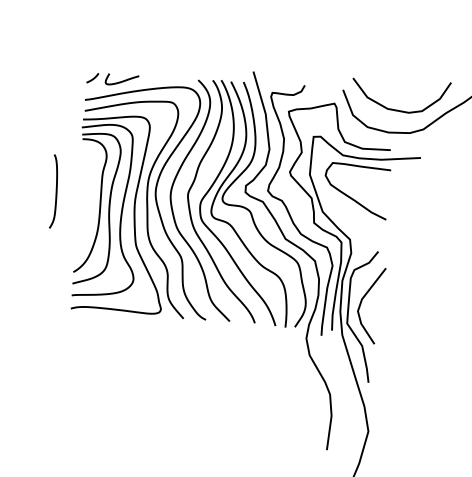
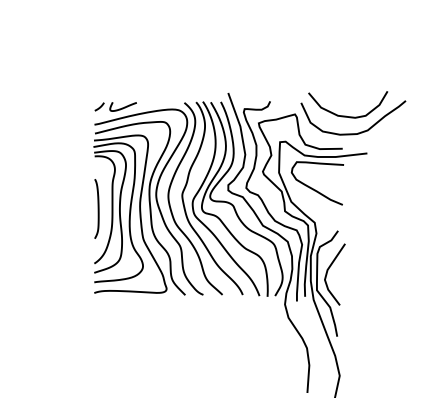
curve: (55, 191) -> (97, 208), moved

